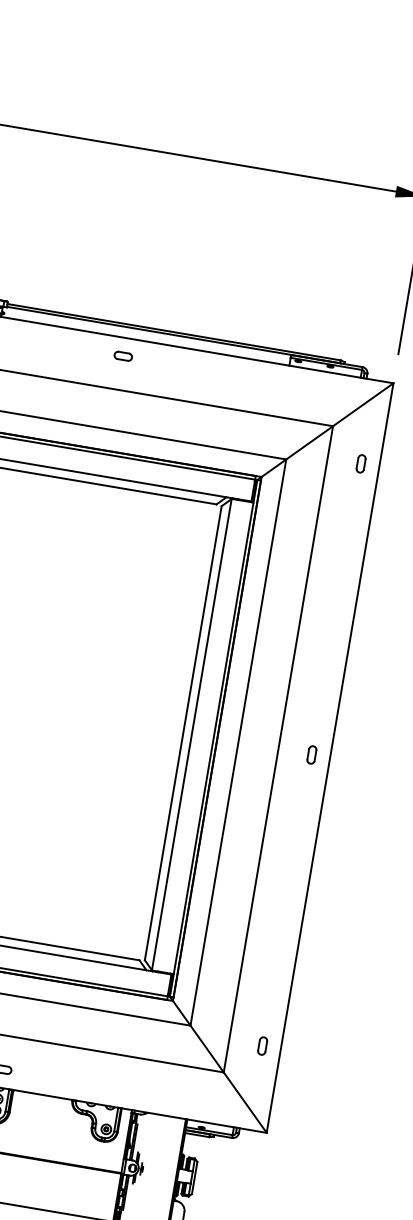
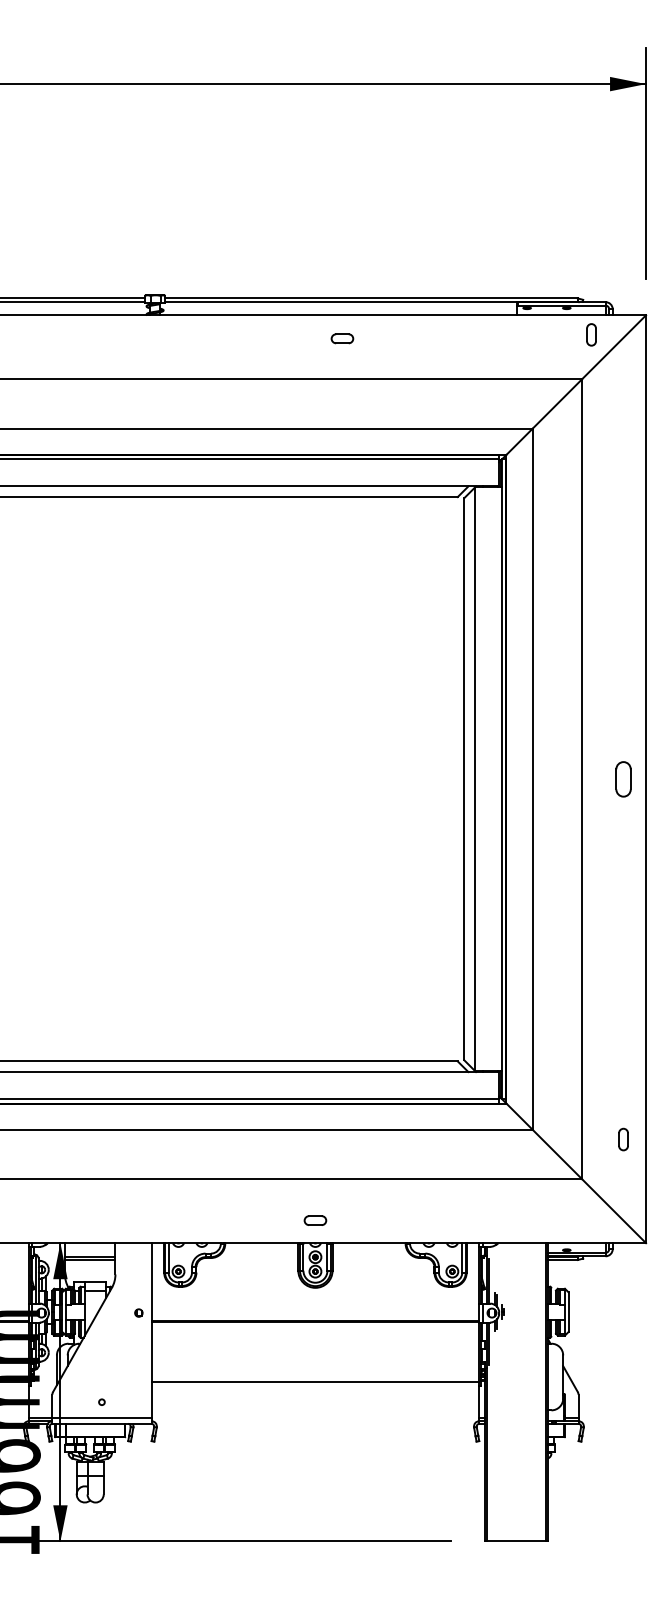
part: (123, 356) -> (342, 338), moved
part: (361, 463) -> (591, 334), moved
part: (311, 754) -> (623, 778), size x1.6

